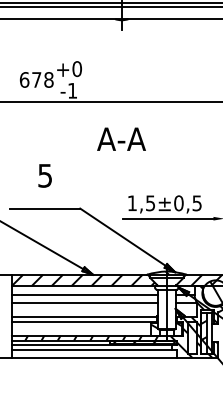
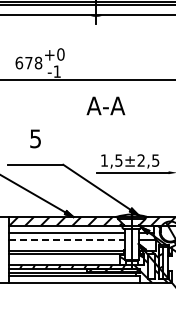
text: (120, 138) -> (105, 105), moved
text: (179, 203) -> (141, 160), ±0,5 -> ±2,5
line: (84, 303) -> (66, 239), solid -> dashed

